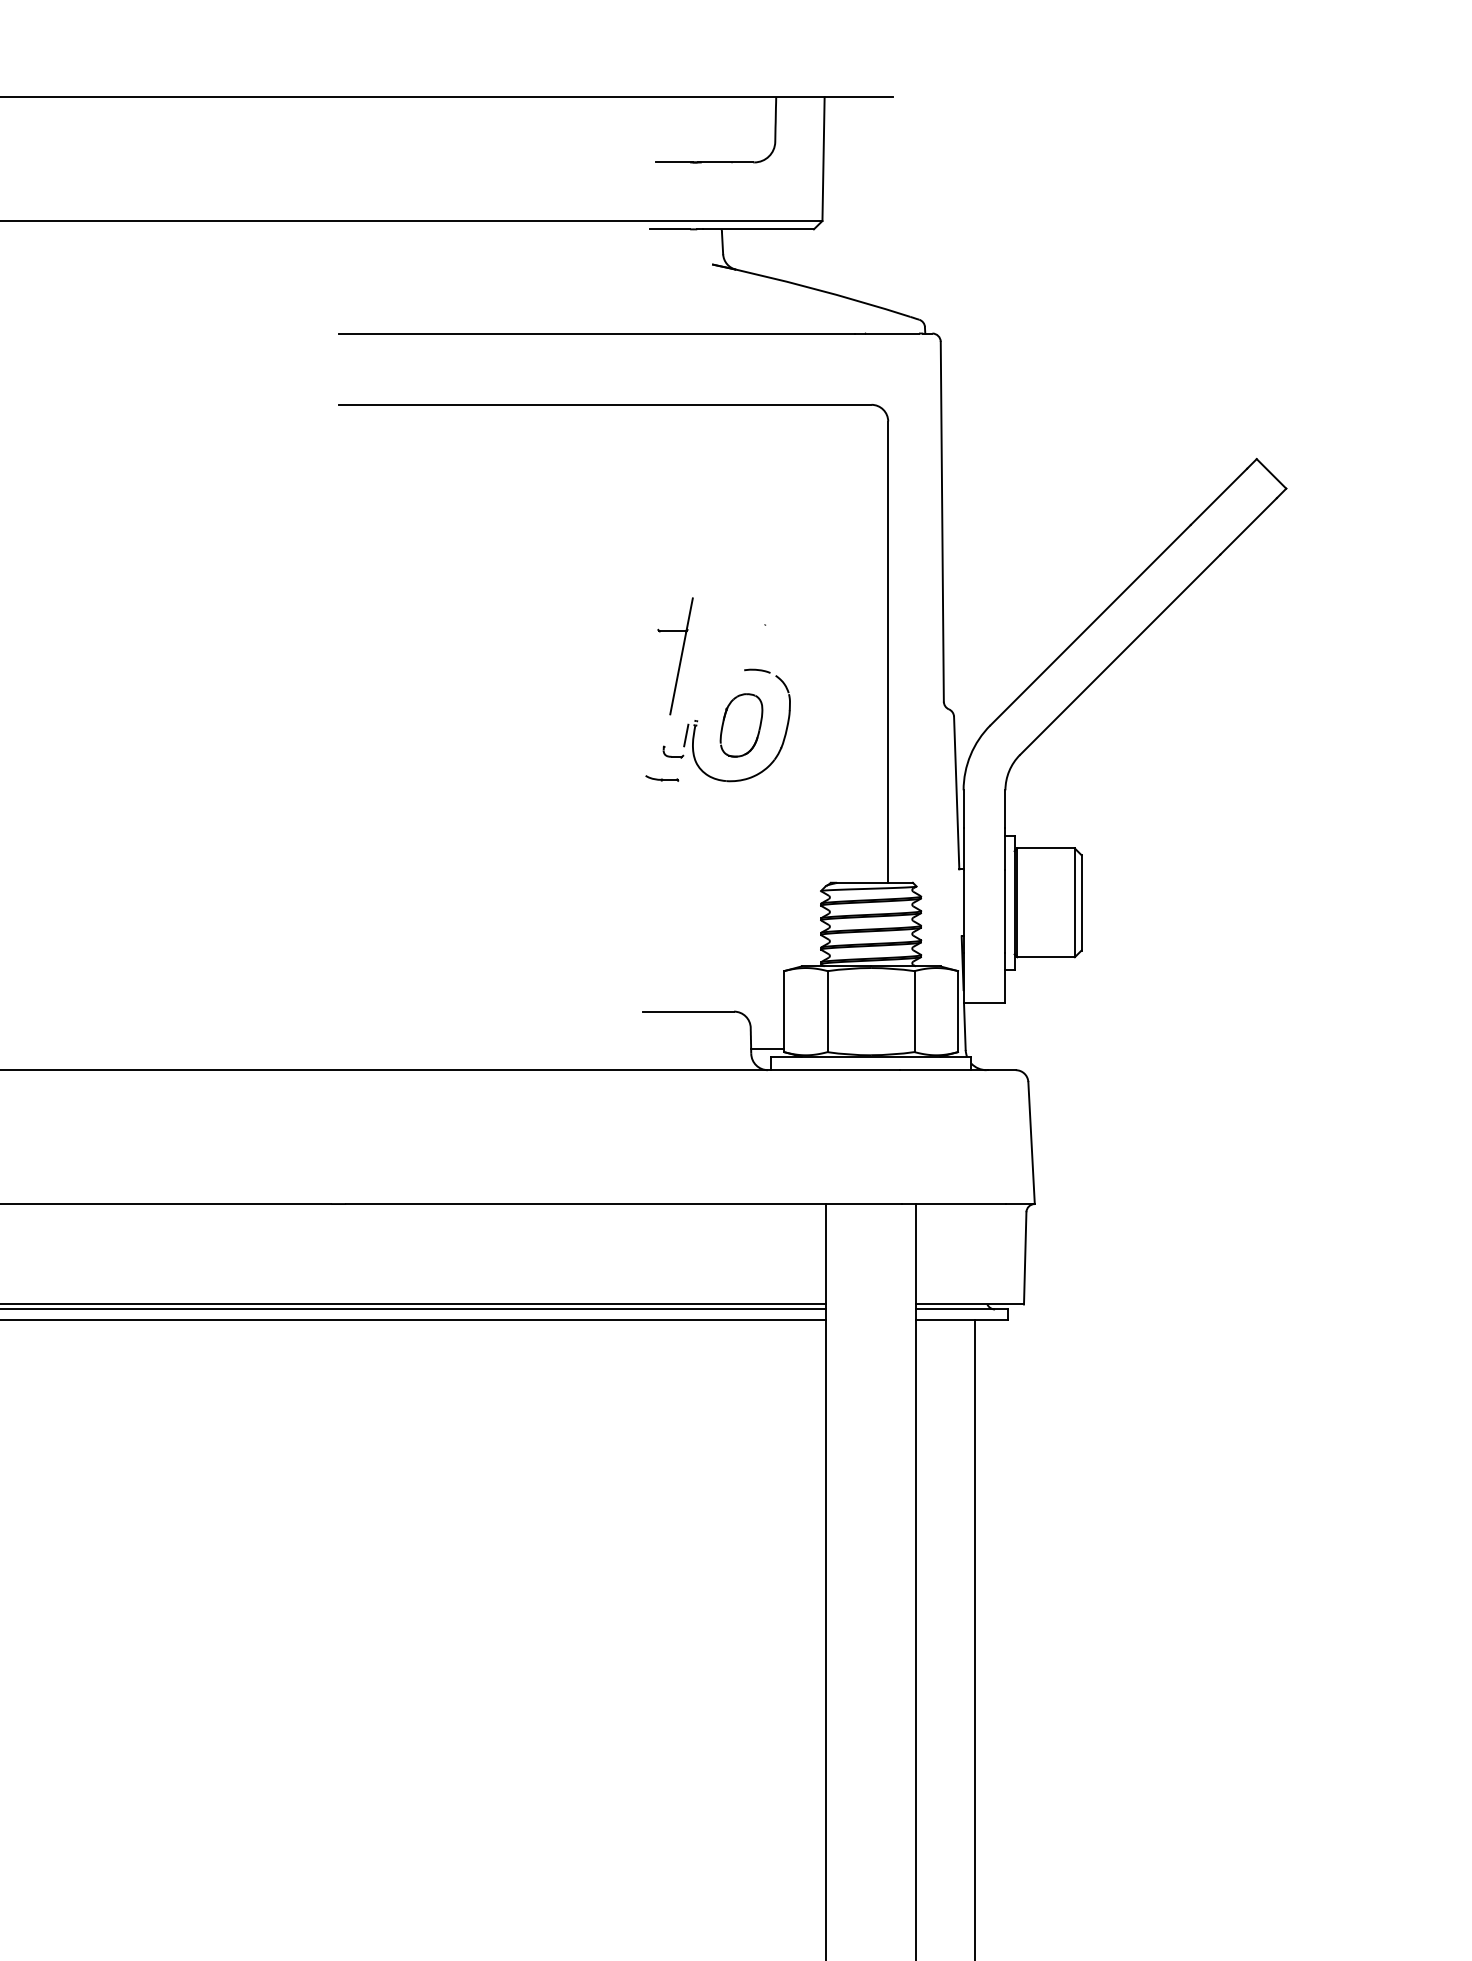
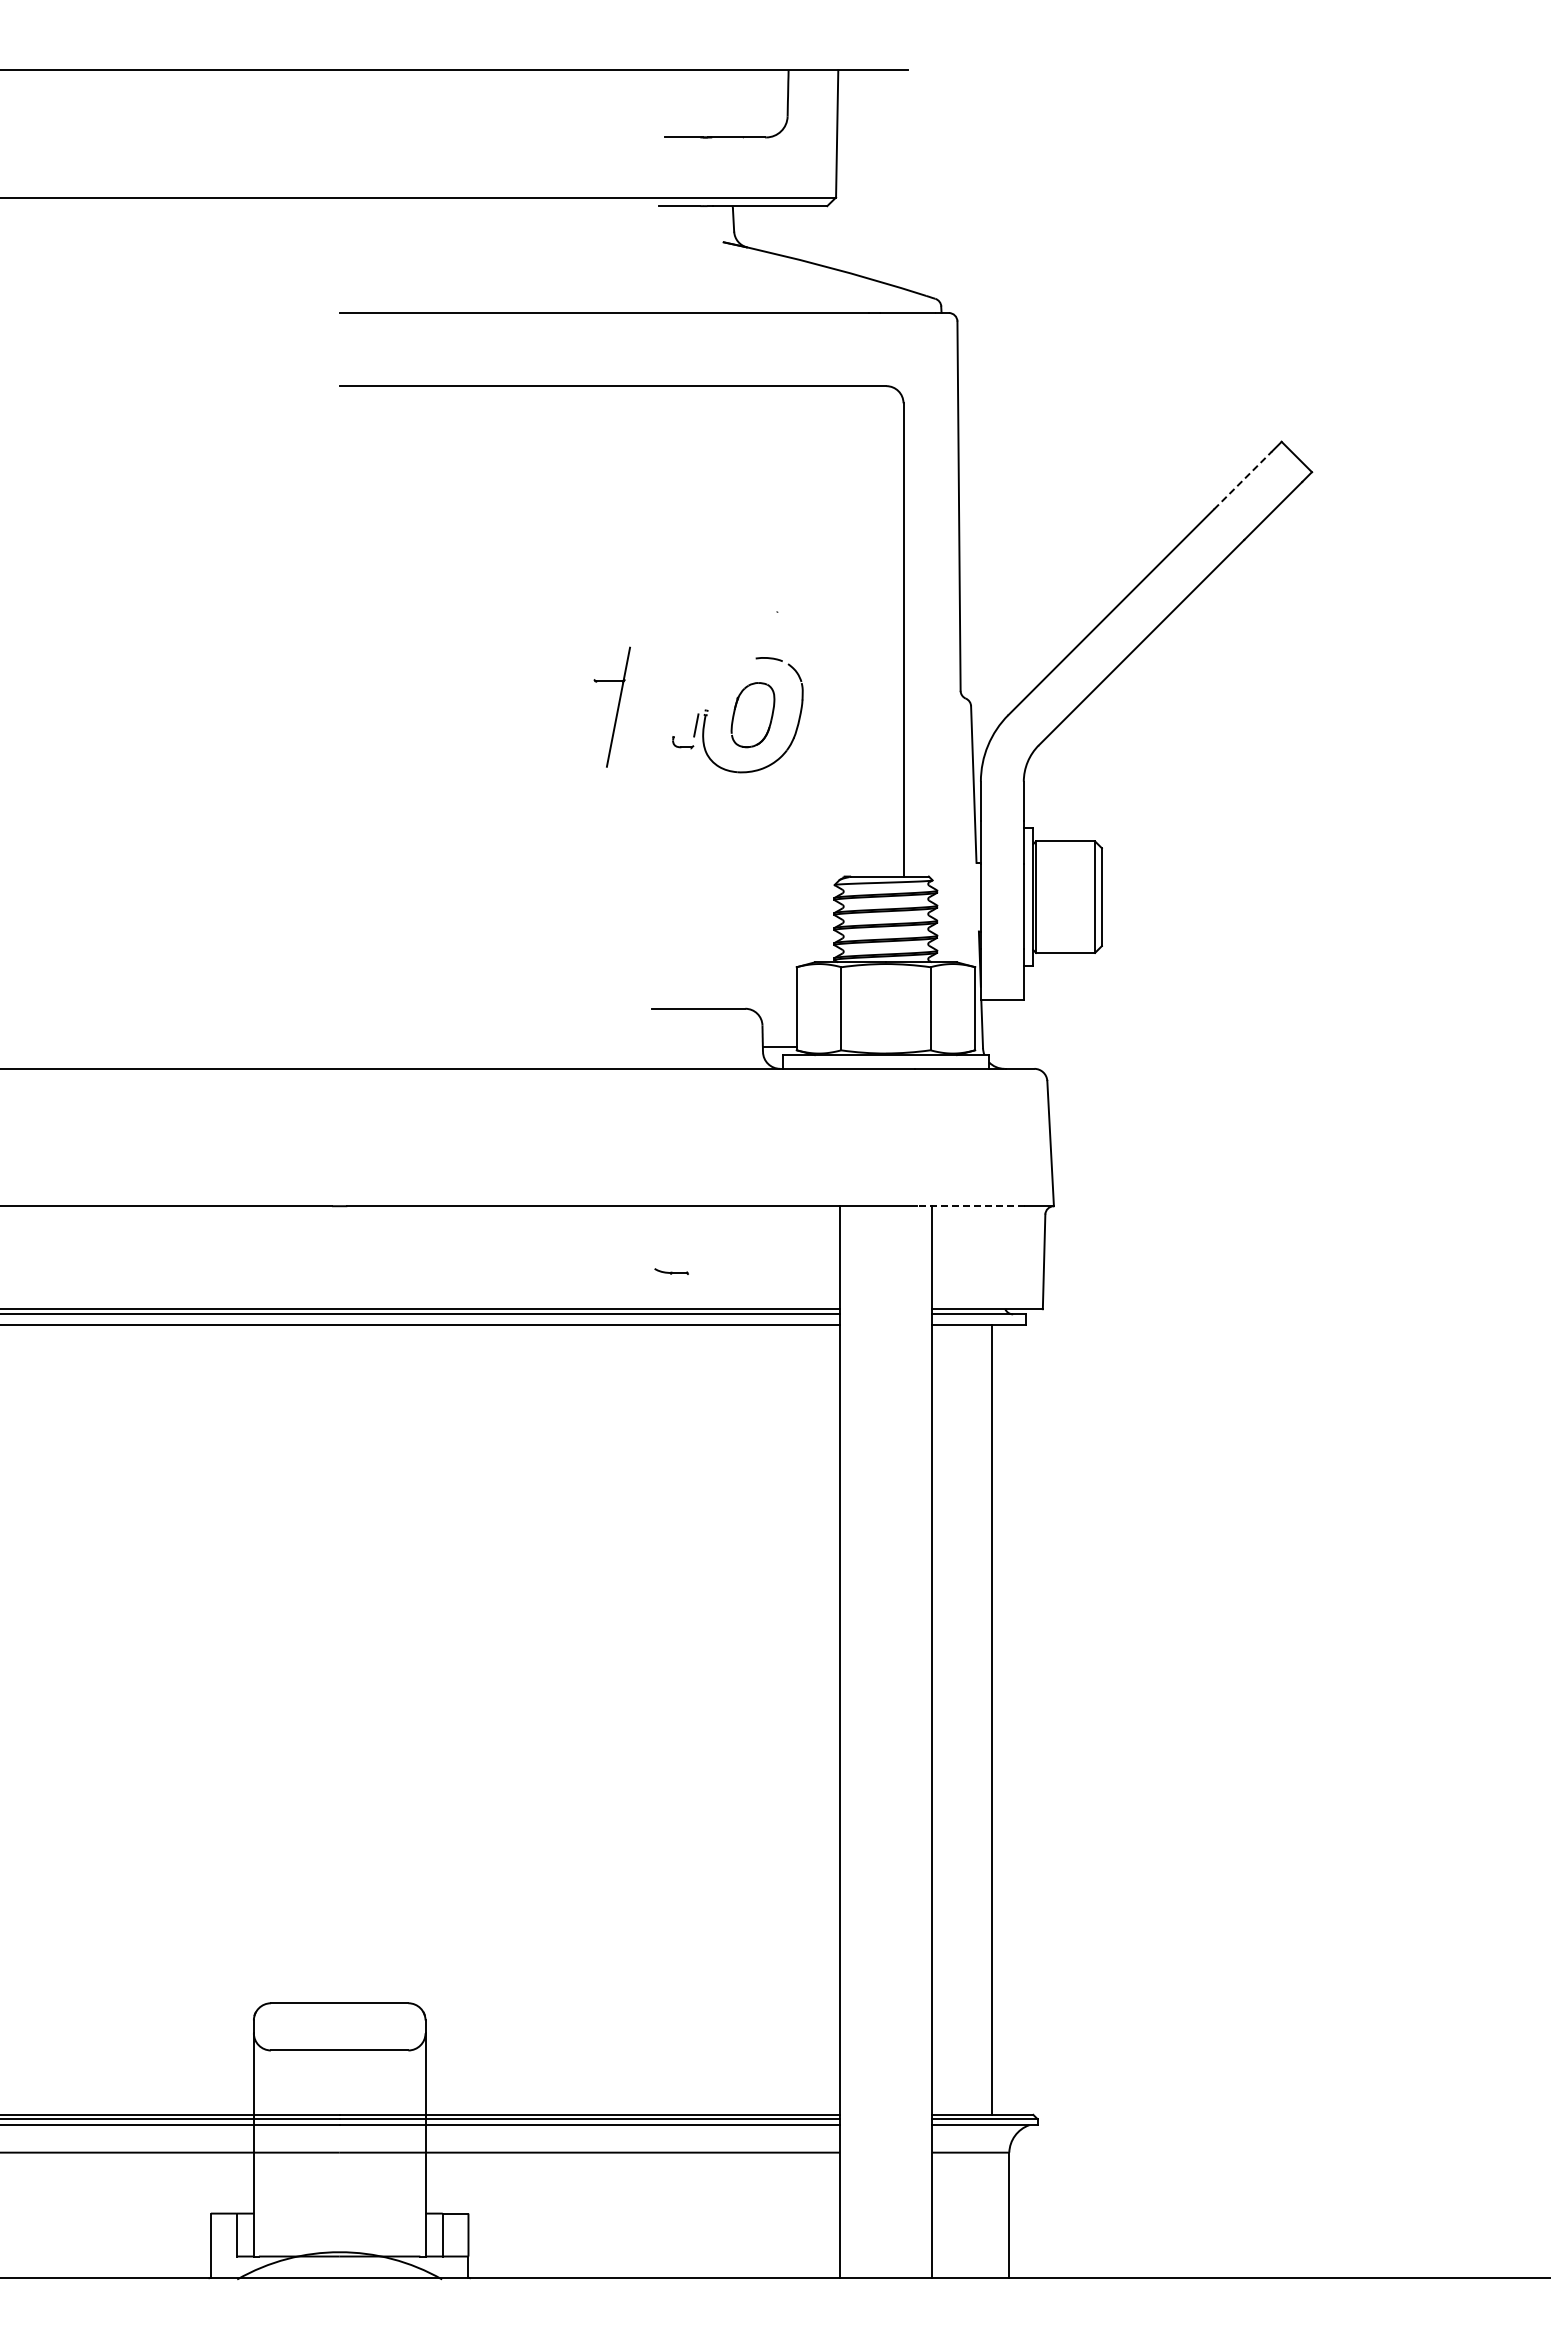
line: (1218, 496) -> (1242, 480), solid -> dashed
part: (674, 655) -> (611, 706), moved
part: (662, 778) -> (671, 1271), moved
line: (954, 1204) -> (971, 1206), solid -> dashed

